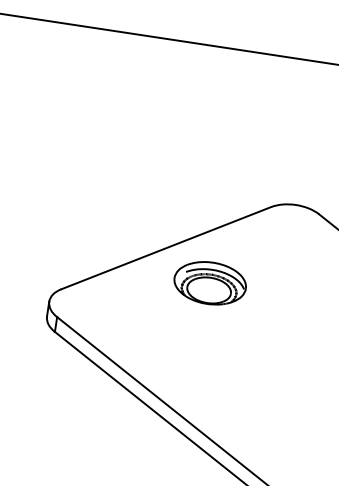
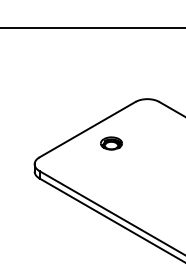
part: (210, 283) -> (111, 143), size x0.6

